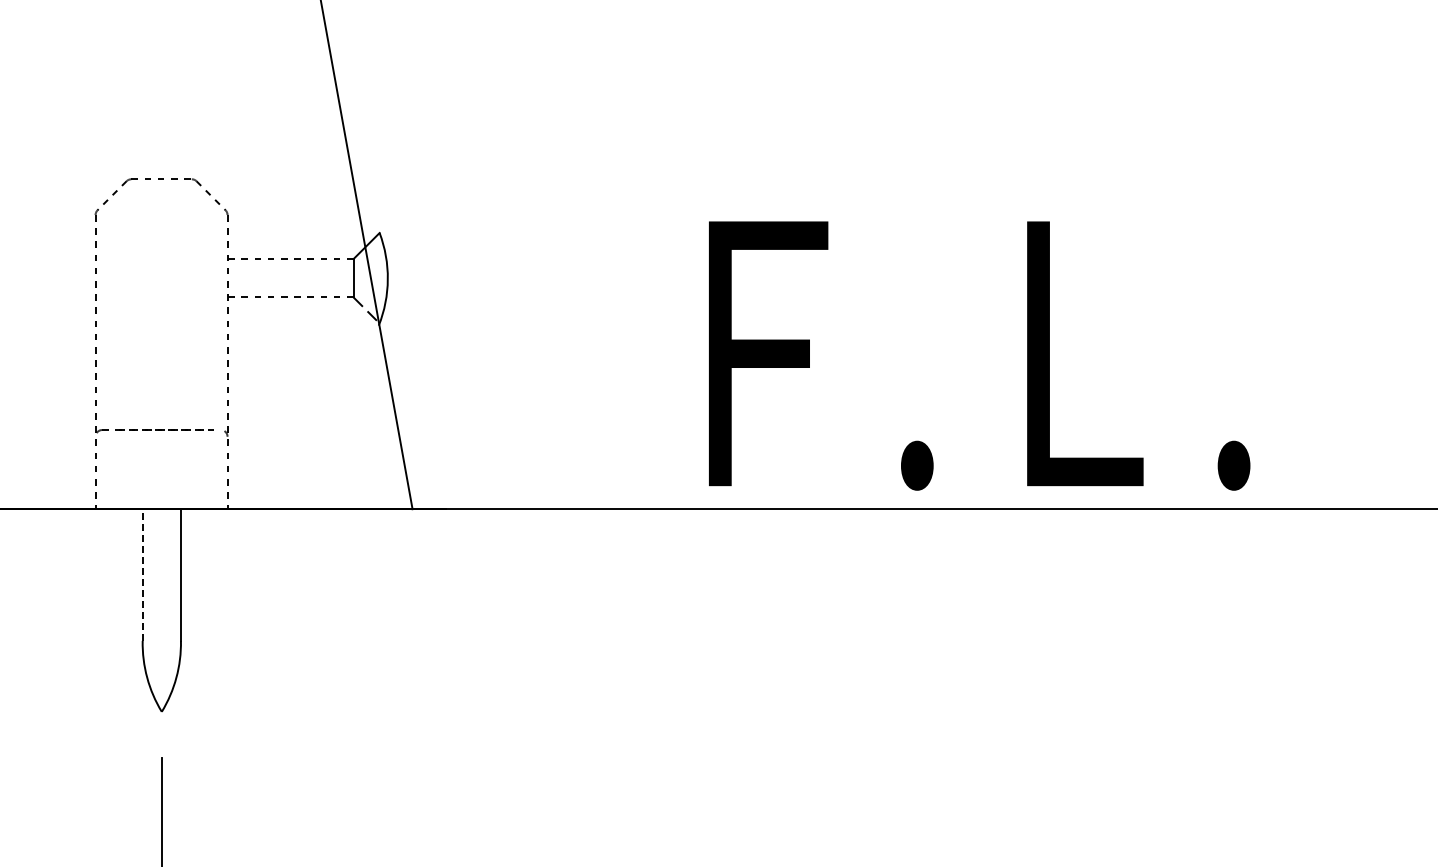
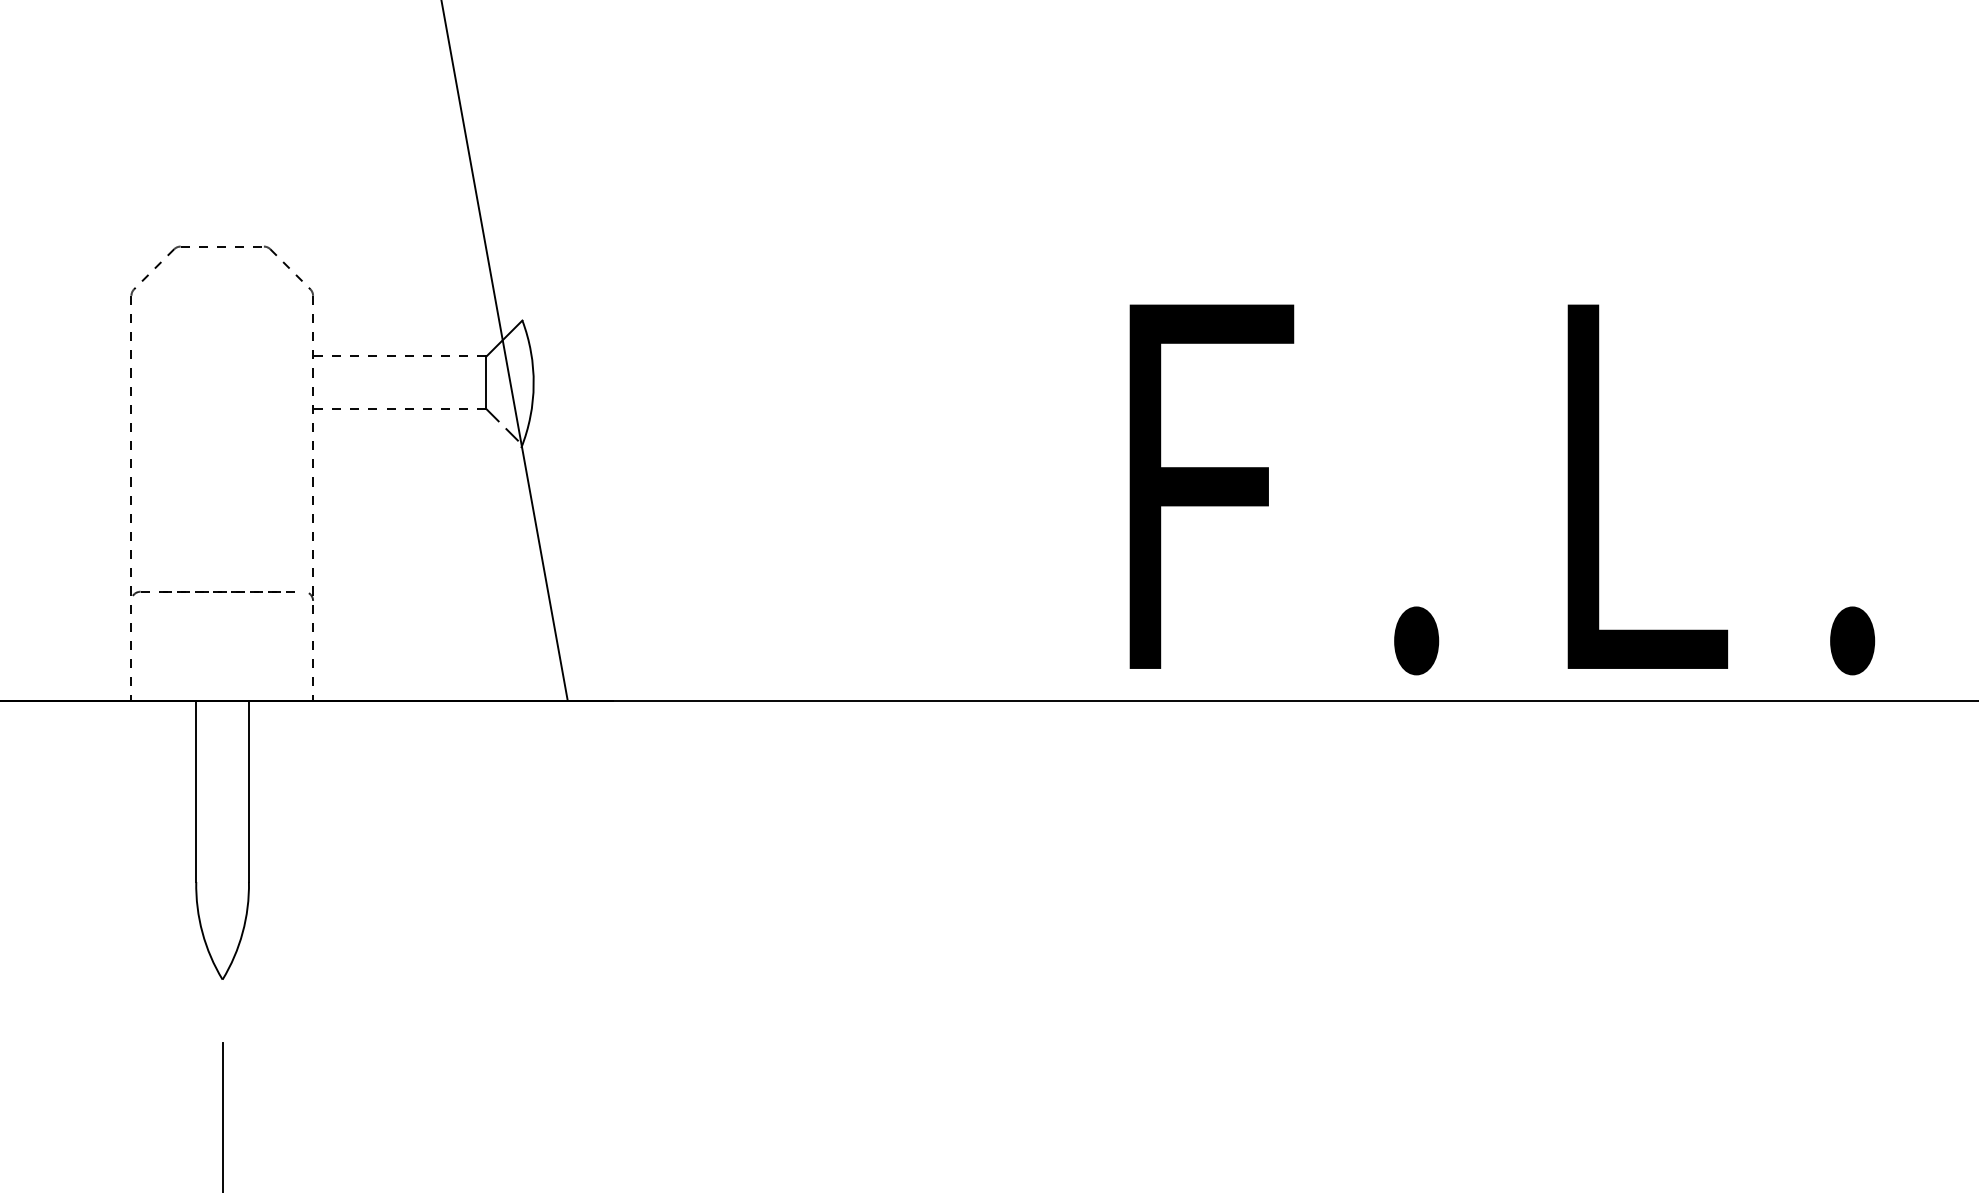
text: (979, 355) -> (1502, 489), moved
line: (142, 575) -> (196, 791), dashed -> solid

